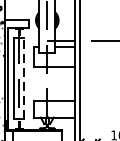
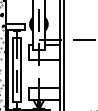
line: (25, 79) -> (21, 70), dashed -> solid

